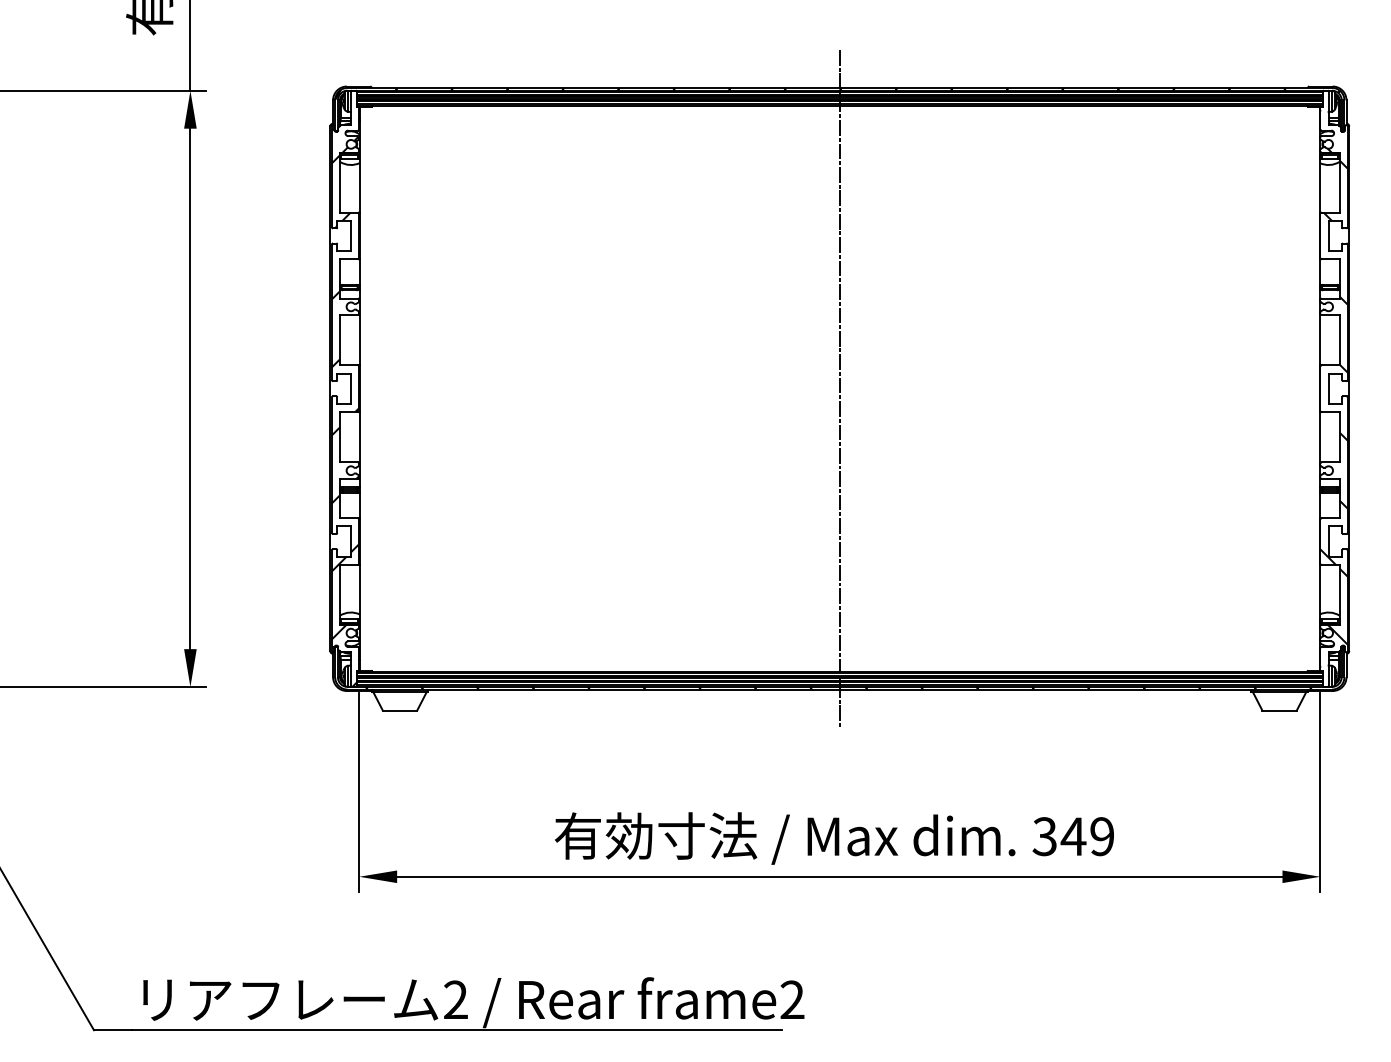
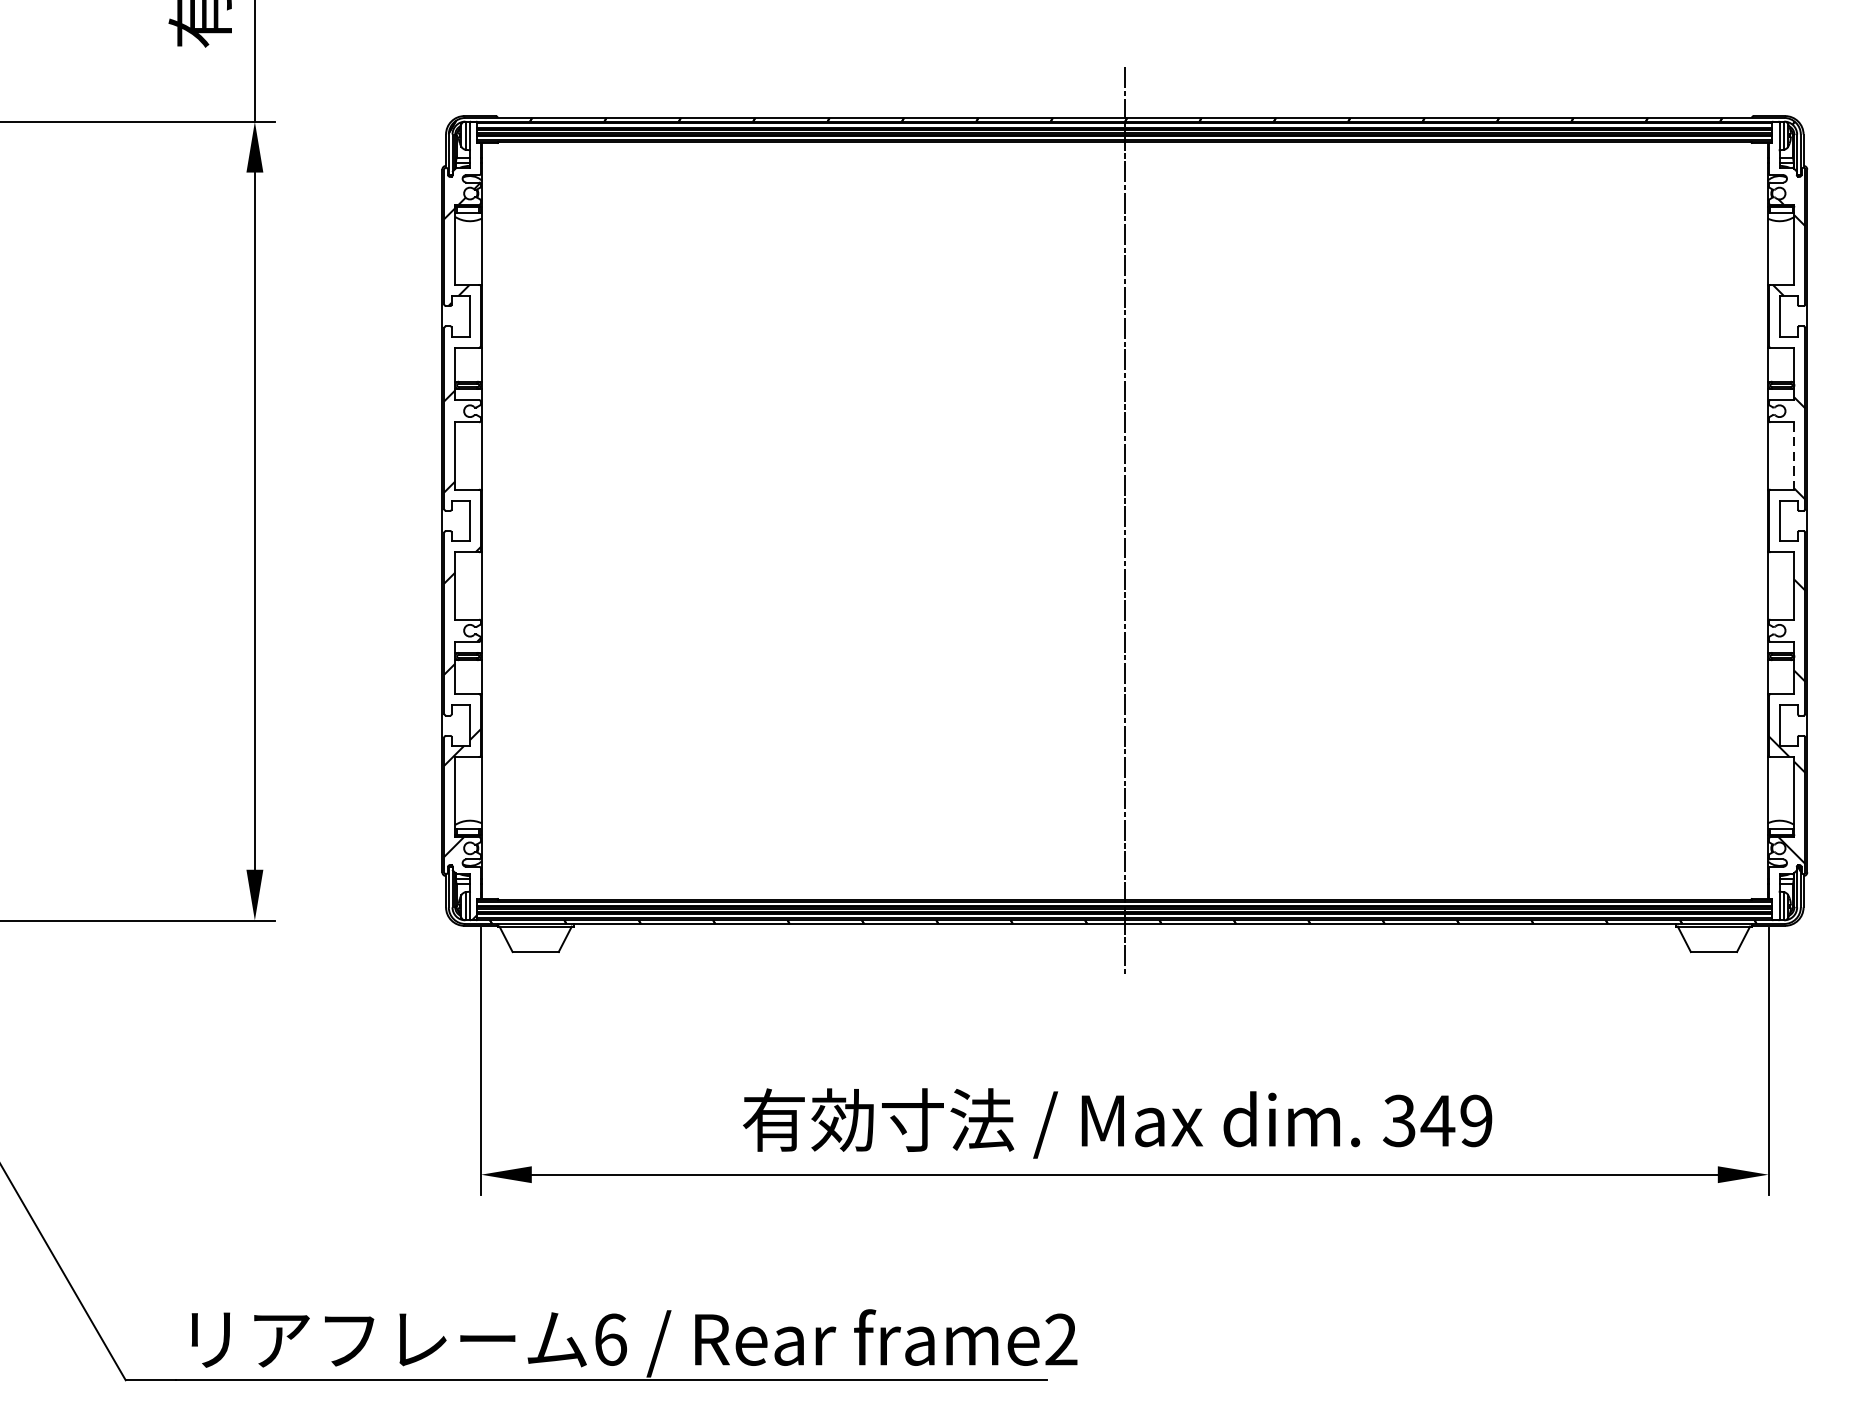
line: (1339, 340) -> (1794, 456), solid -> dashed
text: (456, 999) -> (611, 1339), 2 -> 6

